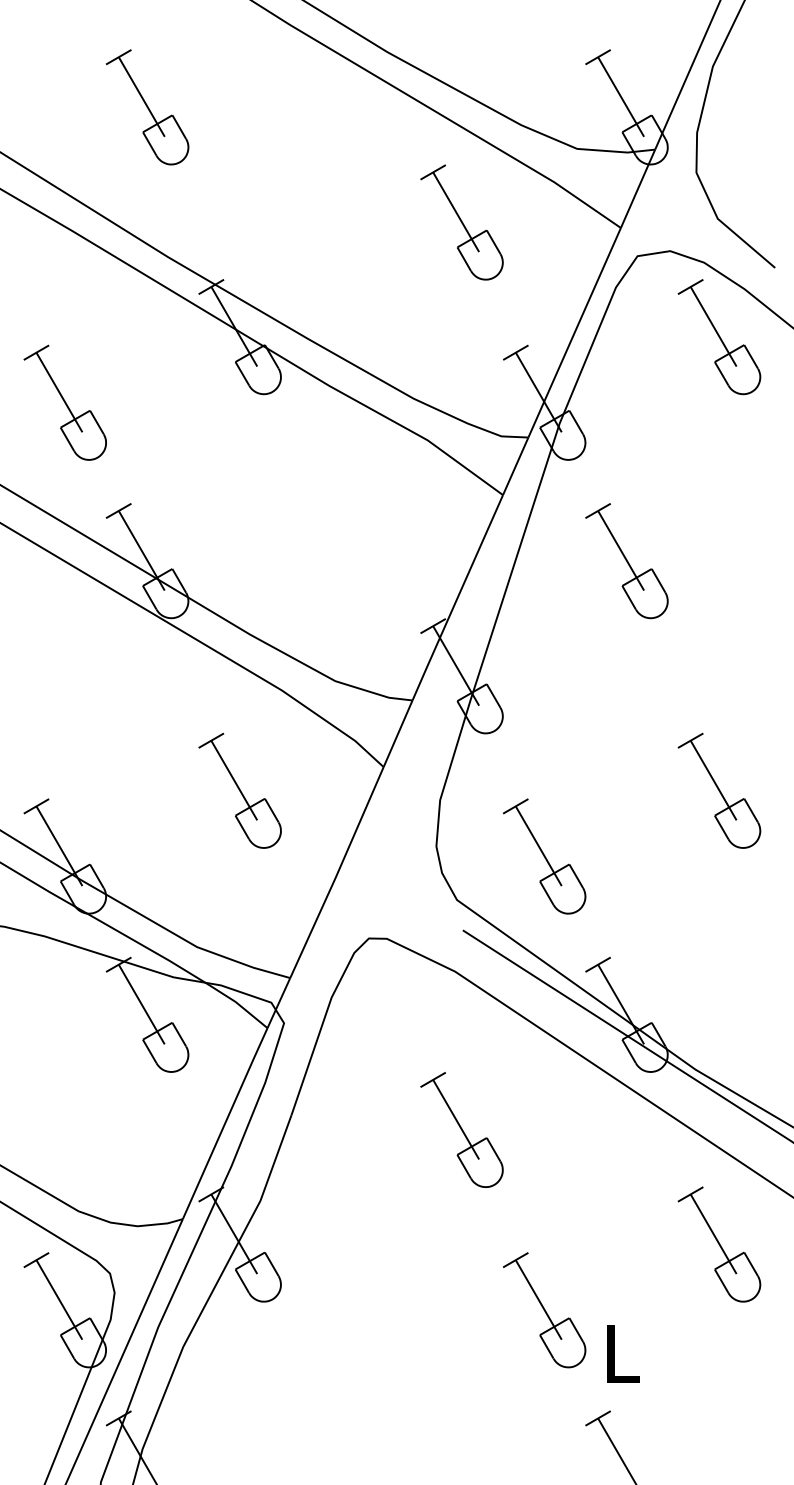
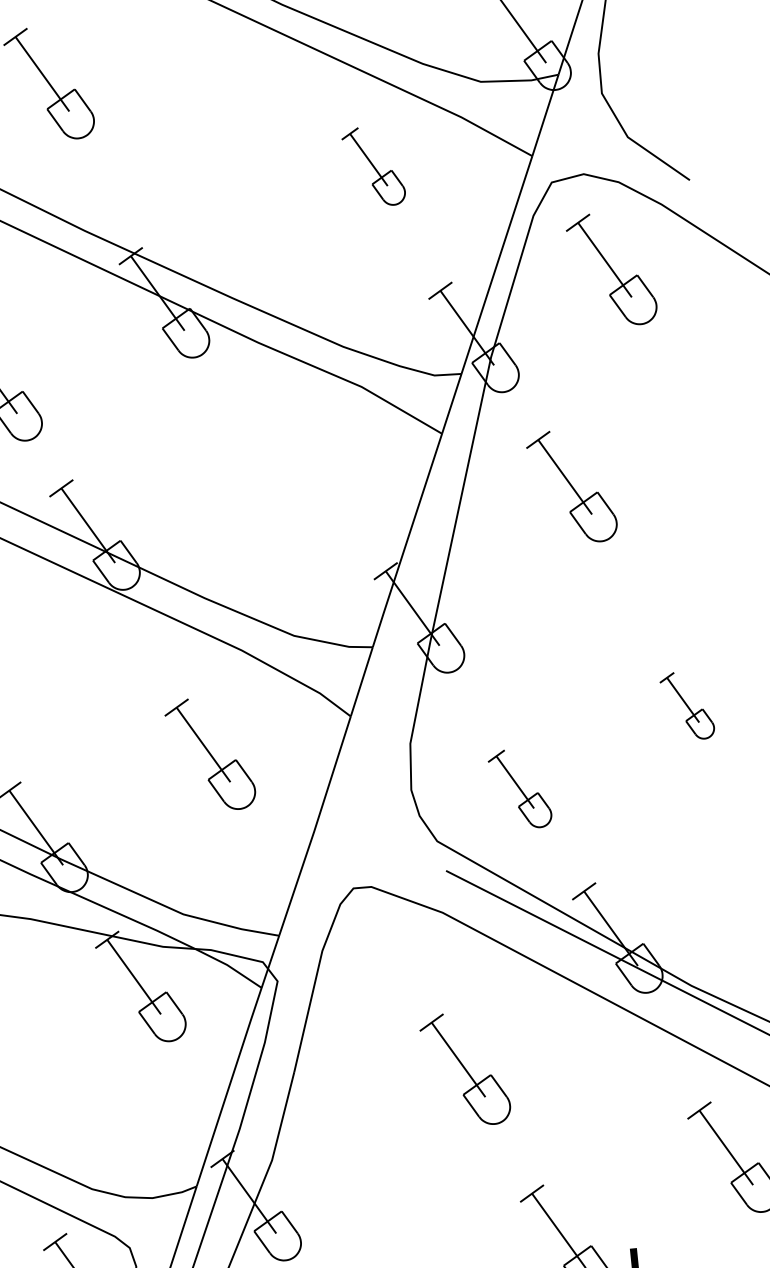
part: (461, 222) -> (373, 166), size x0.7
part: (719, 337) -> (611, 270), moved
part: (719, 790) -> (687, 705), size x0.6
part: (544, 856) -> (519, 789), size x0.7

